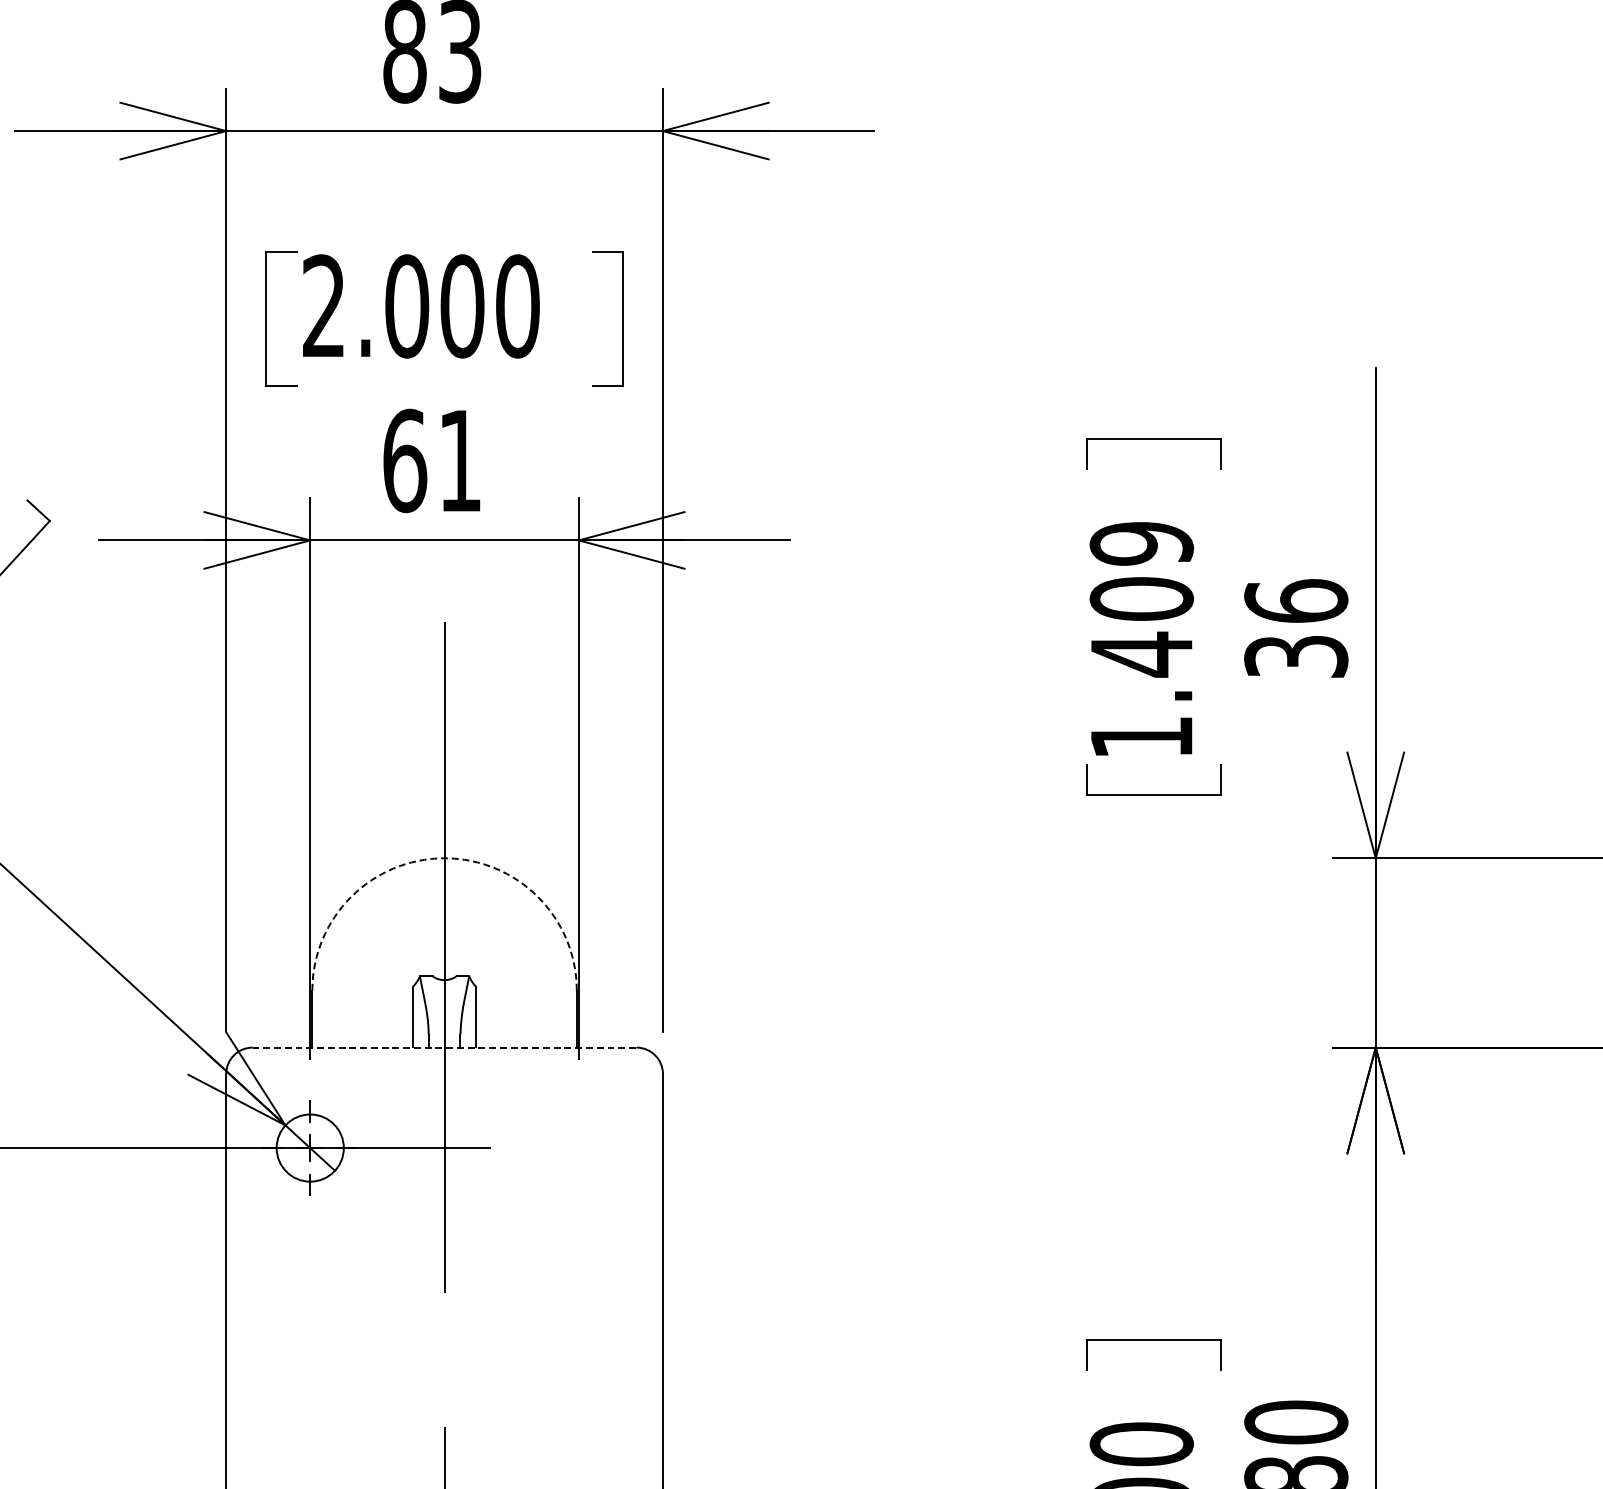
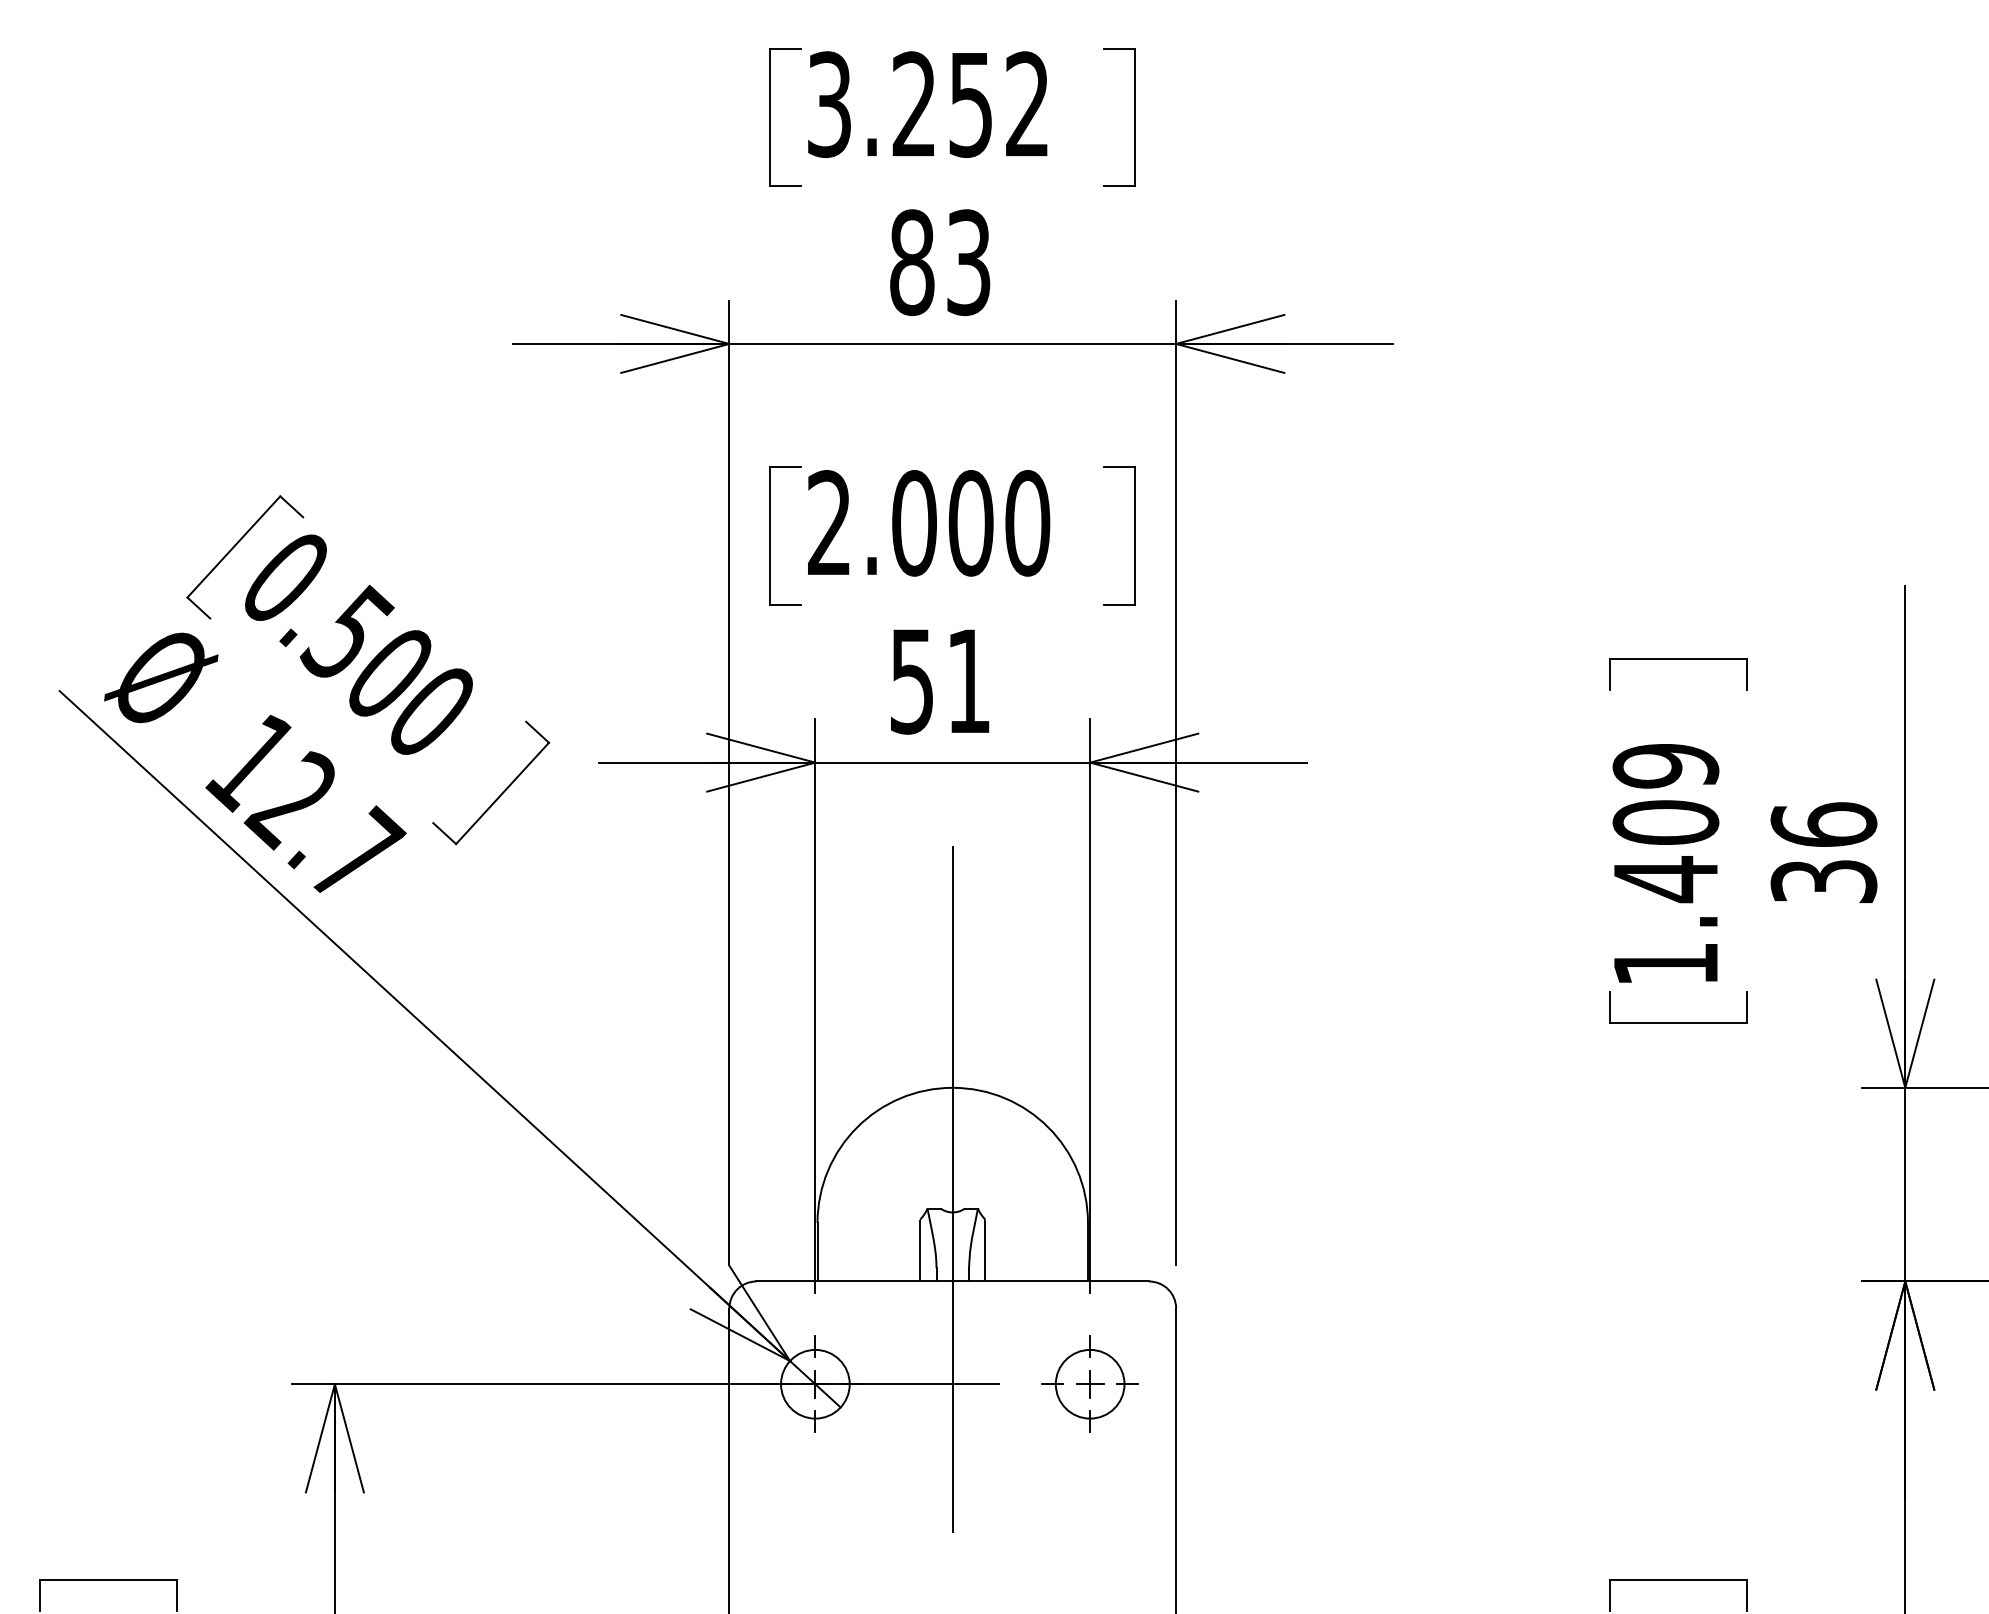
text: (405, 461) -> (912, 681), 61 -> 51
arc: (444, 857) -> (952, 1087), dashed -> solid
line: (445, 1047) -> (953, 1281), dashed -> solid
part: (578, 1147) -> (1089, 1383), added

